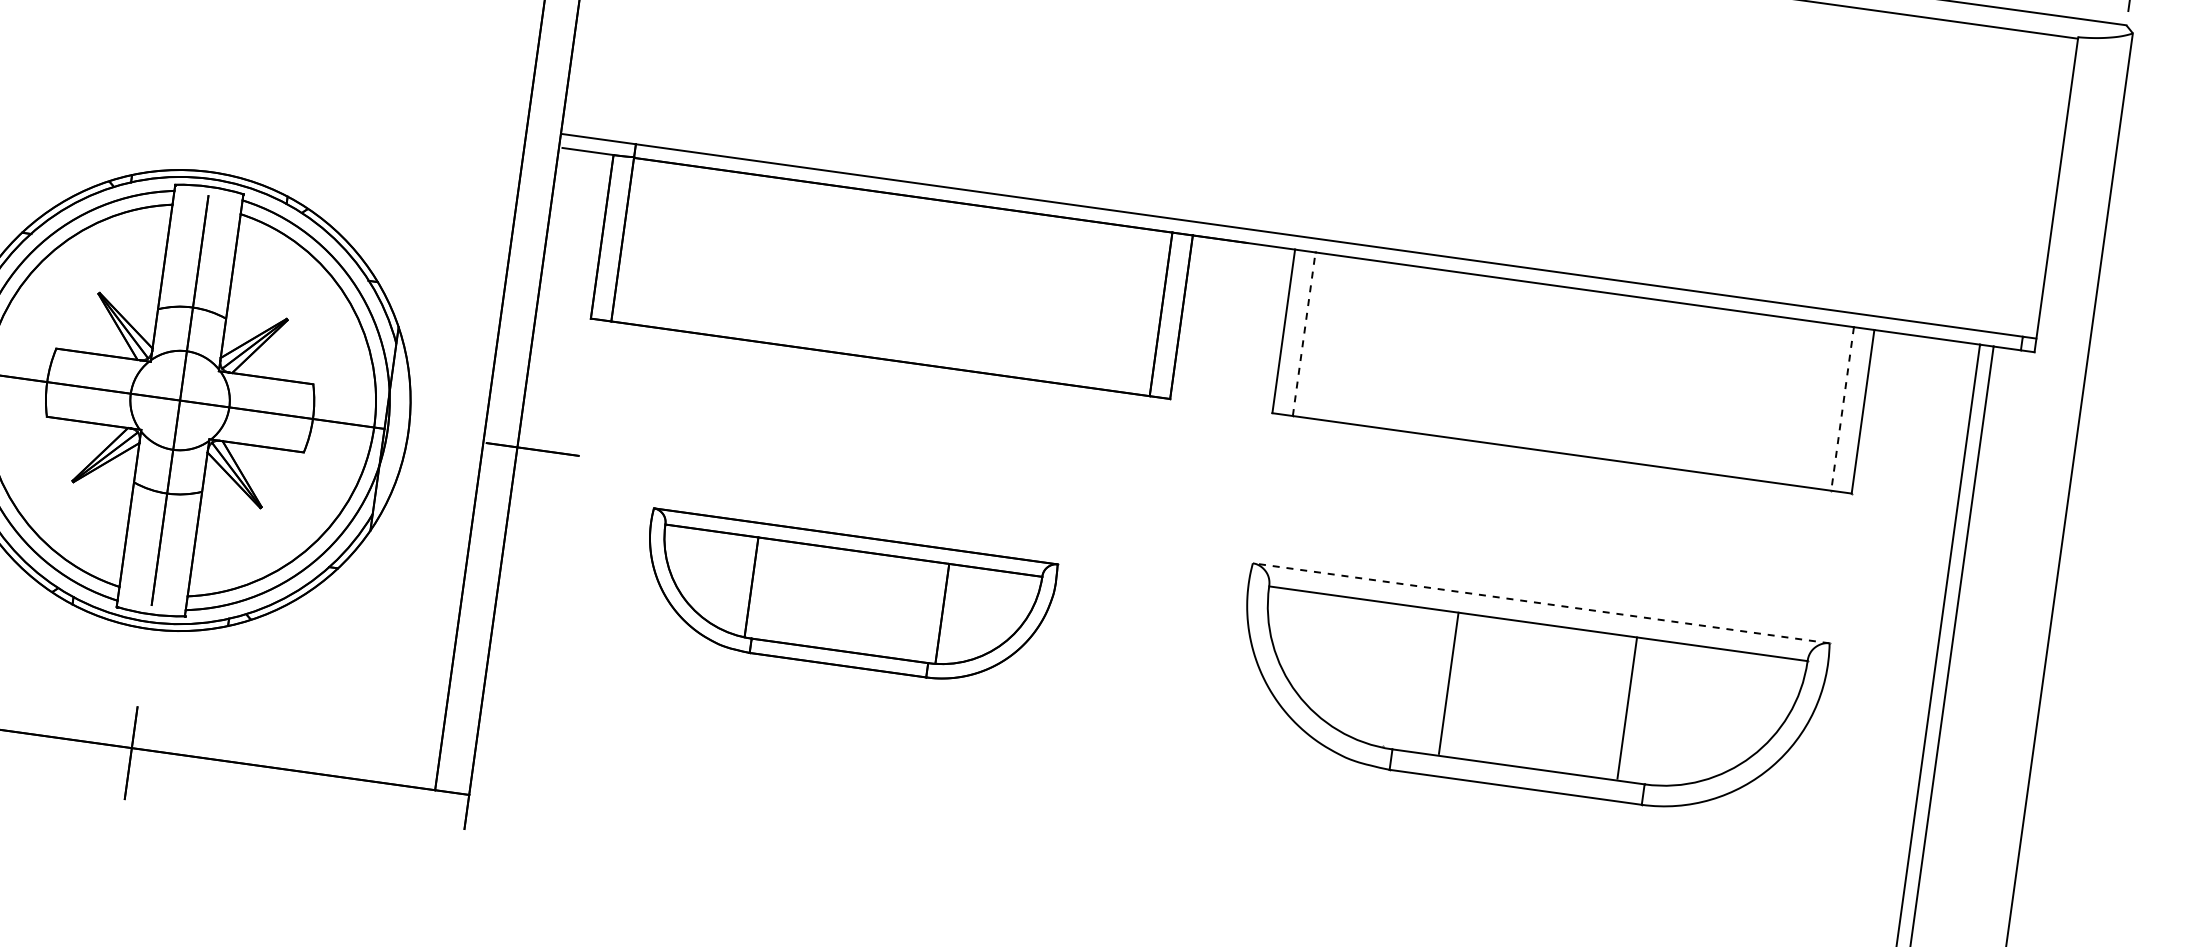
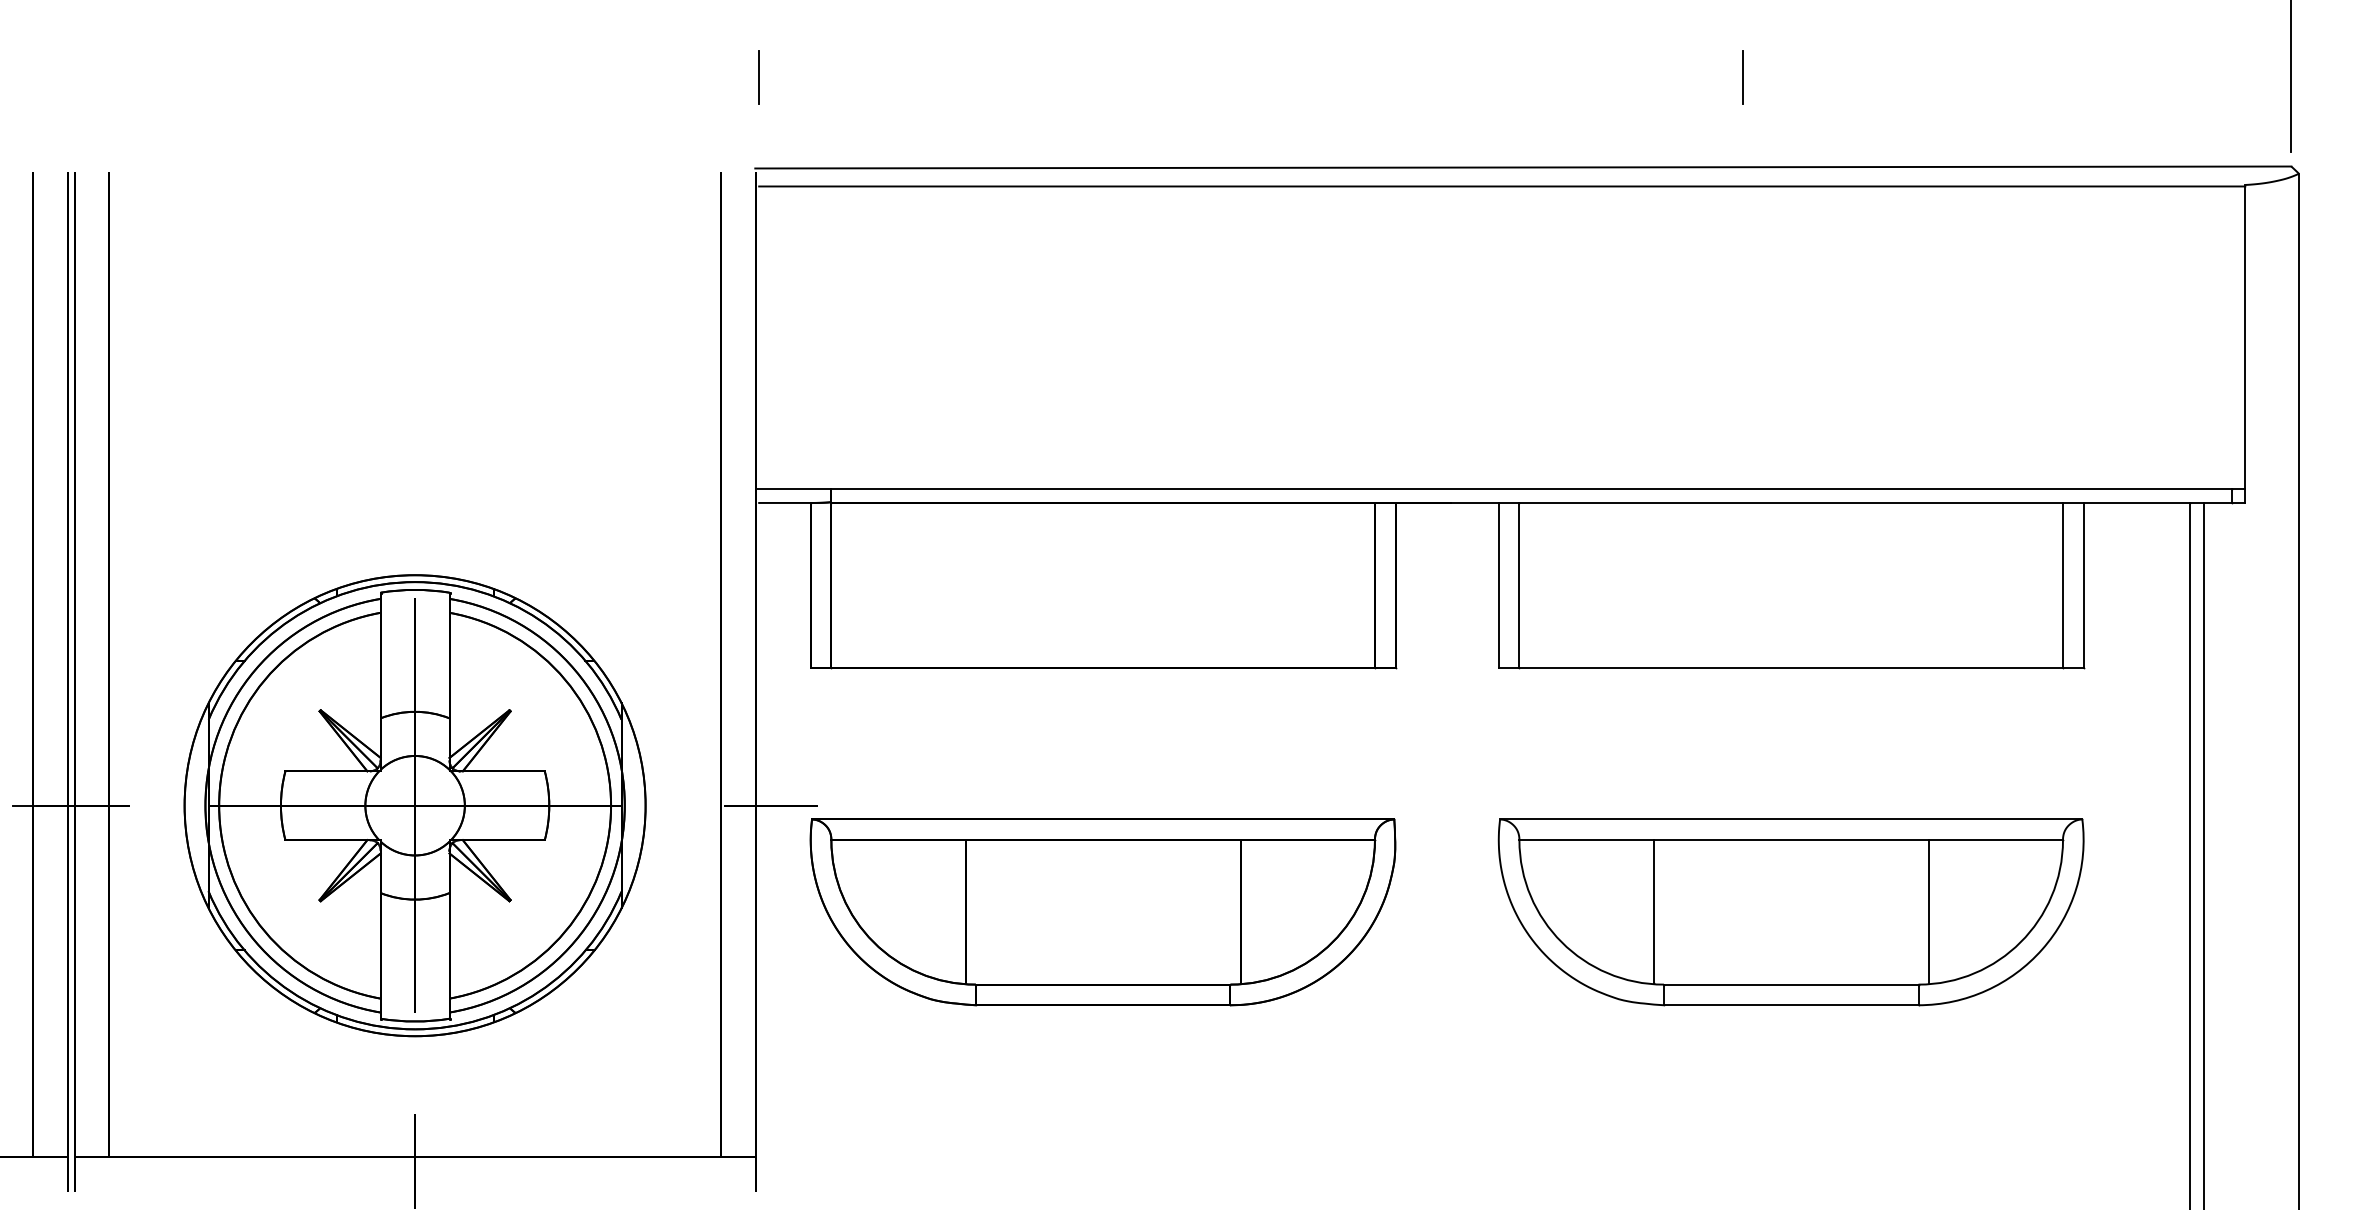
line: (1304, 334) -> (1519, 585), dashed -> solid
line: (1842, 408) -> (2062, 585), dashed -> solid
part: (846, 600) -> (1102, 912), size x1.43
line: (1540, 603) -> (1790, 819), dashed -> solid
line: (1448, 683) -> (1653, 911), moved
line: (1626, 708) -> (1928, 911), moved

